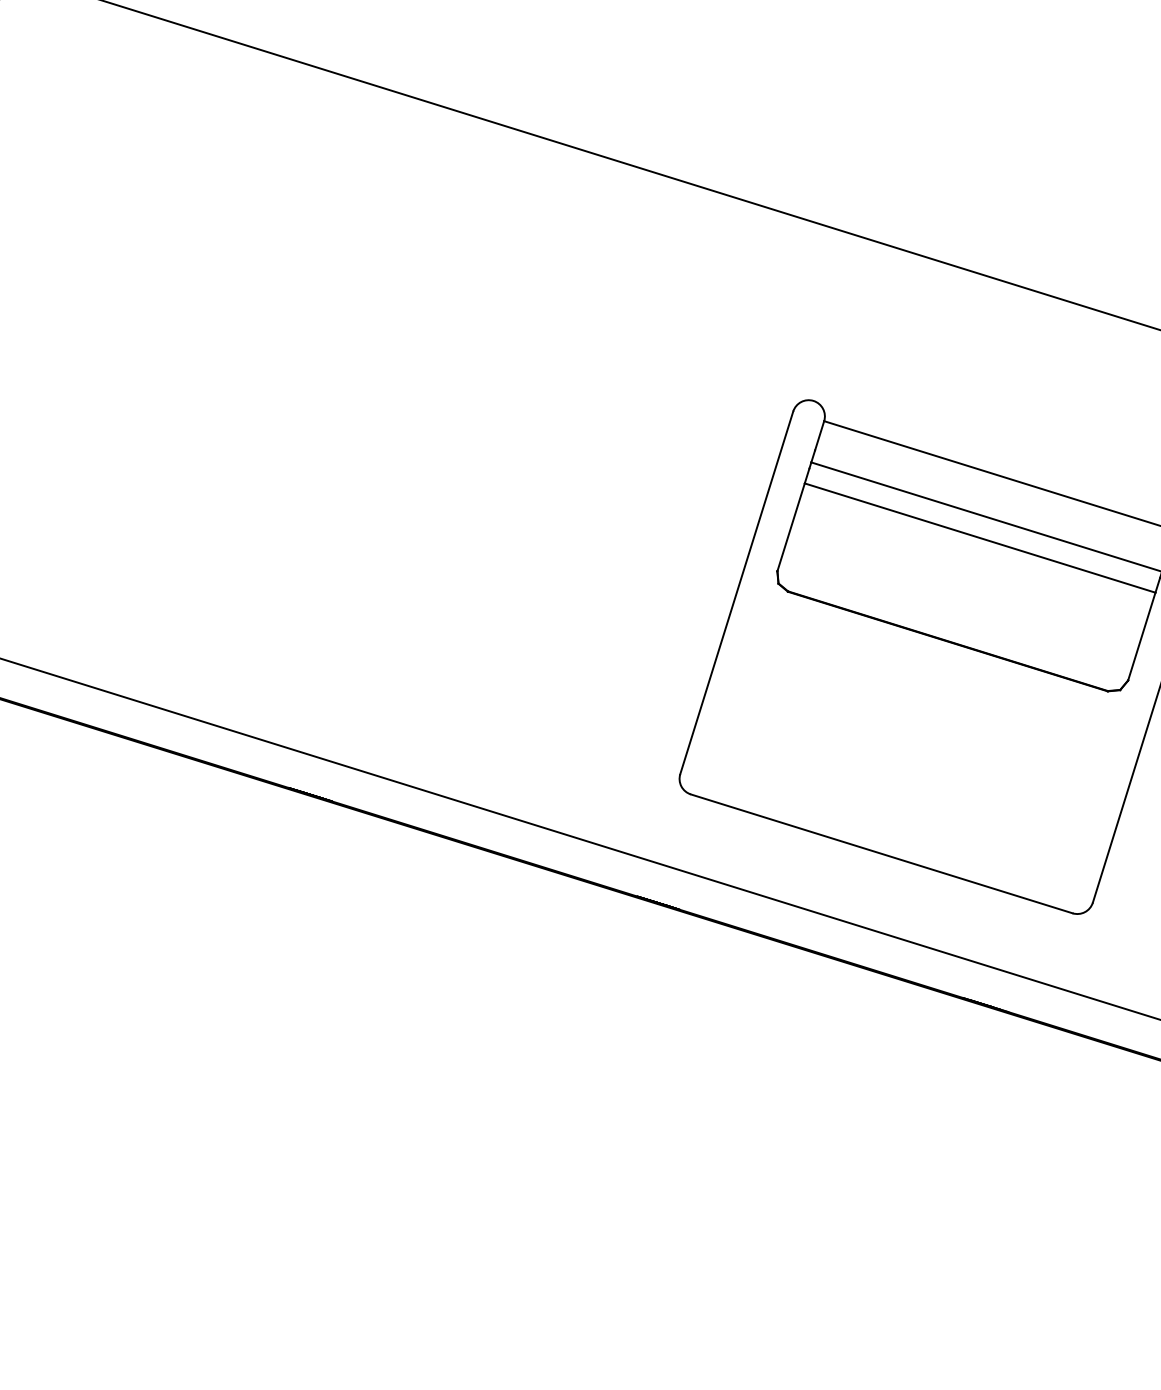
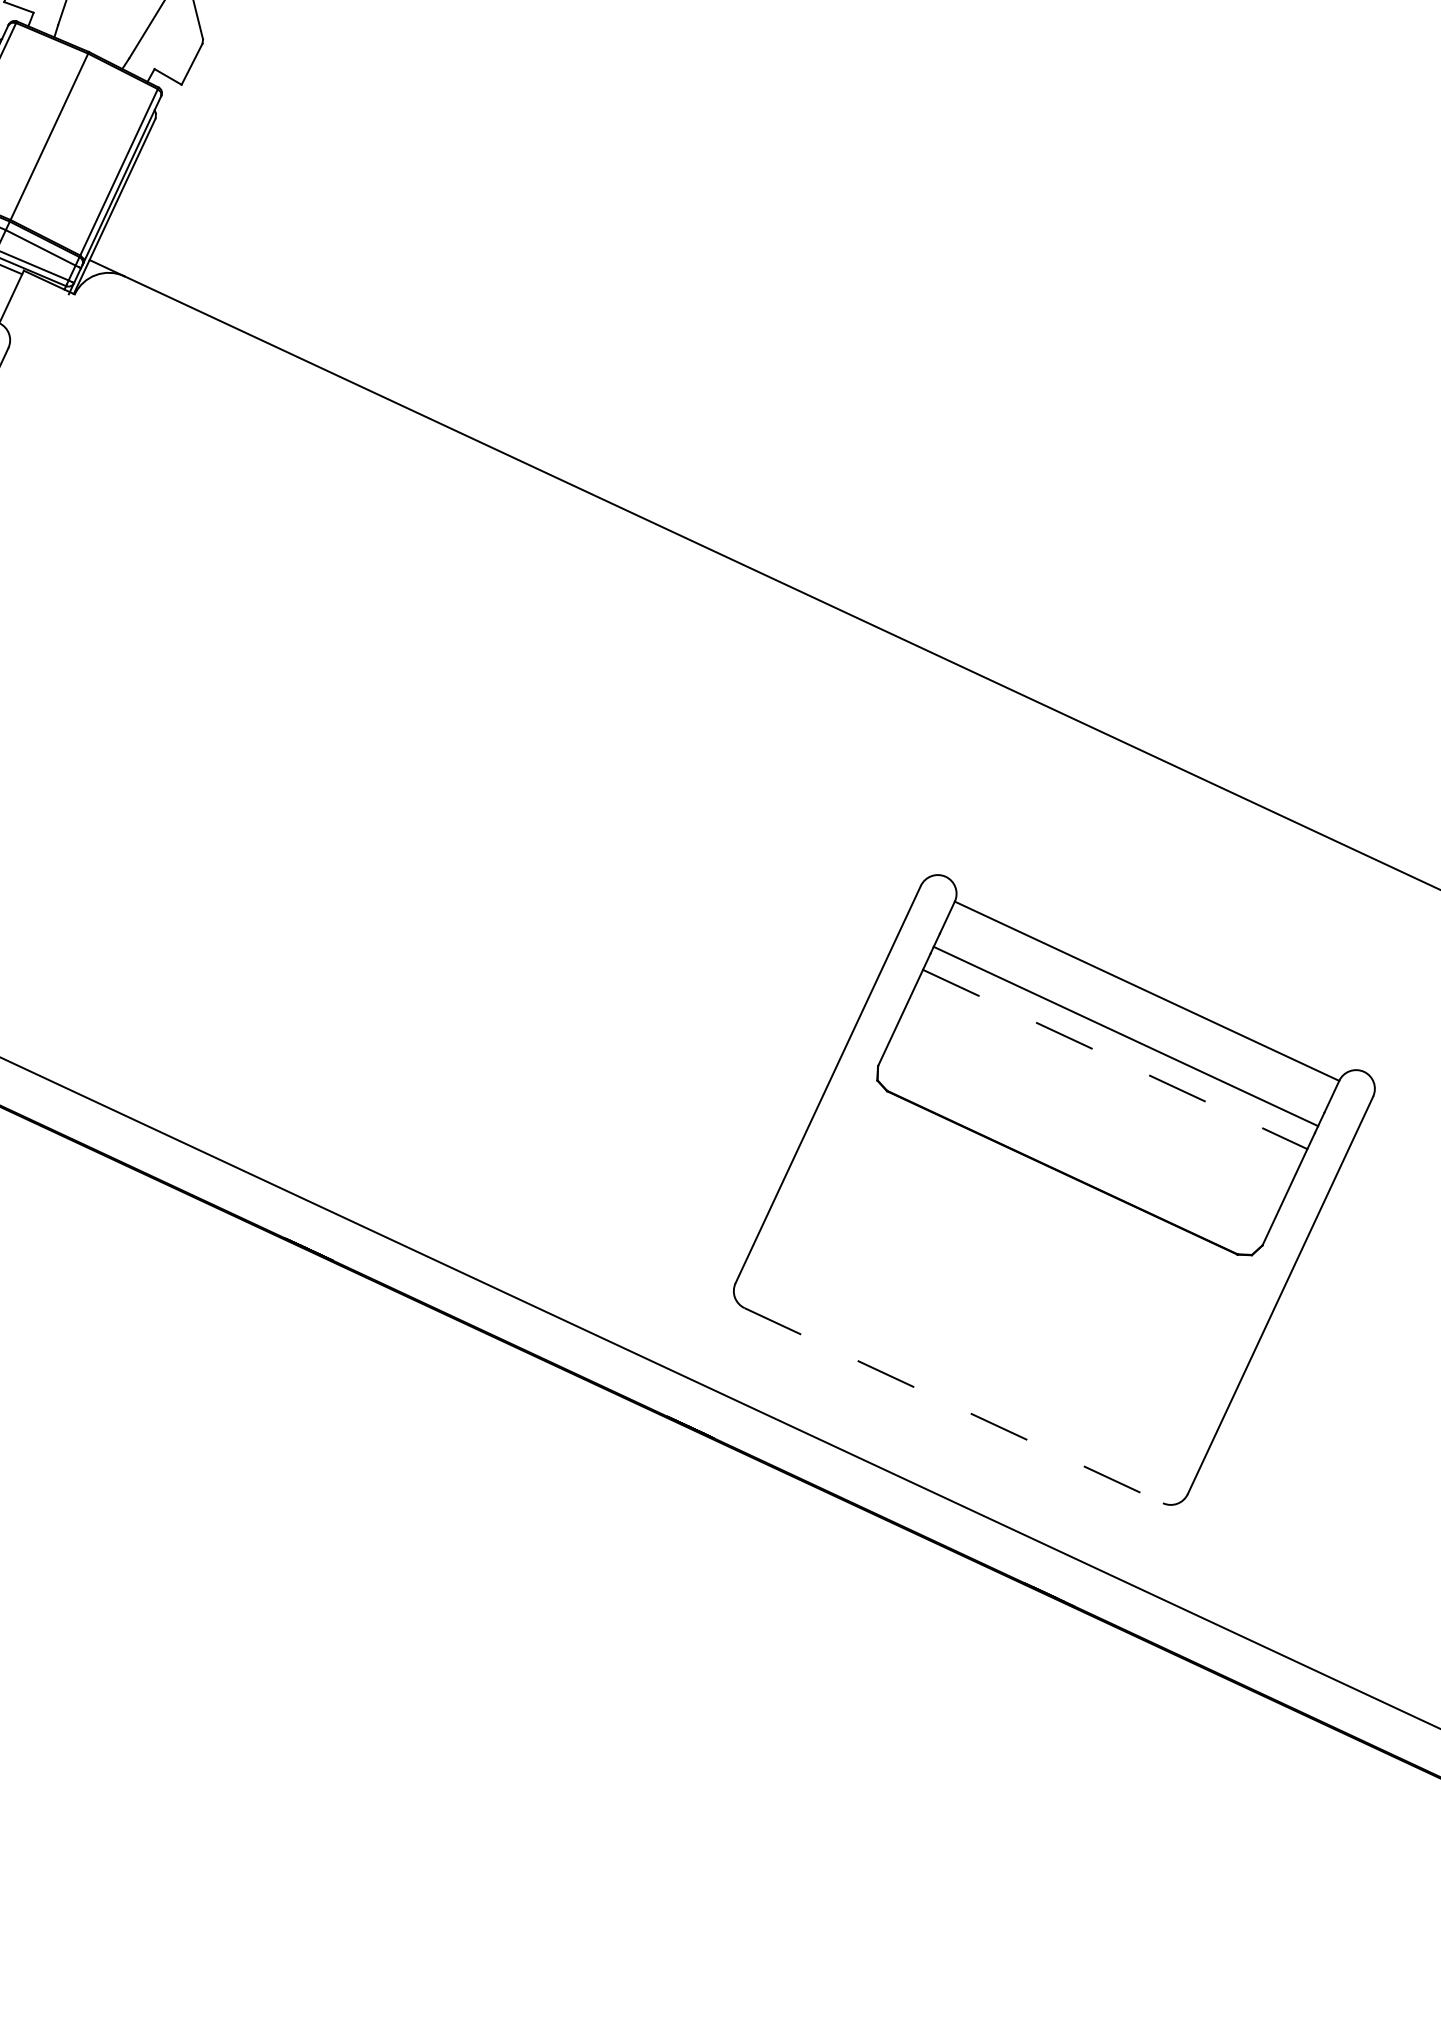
line: (980, 538) -> (1115, 1059), solid -> dashed
line: (881, 853) -> (953, 1405), solid -> dashed

